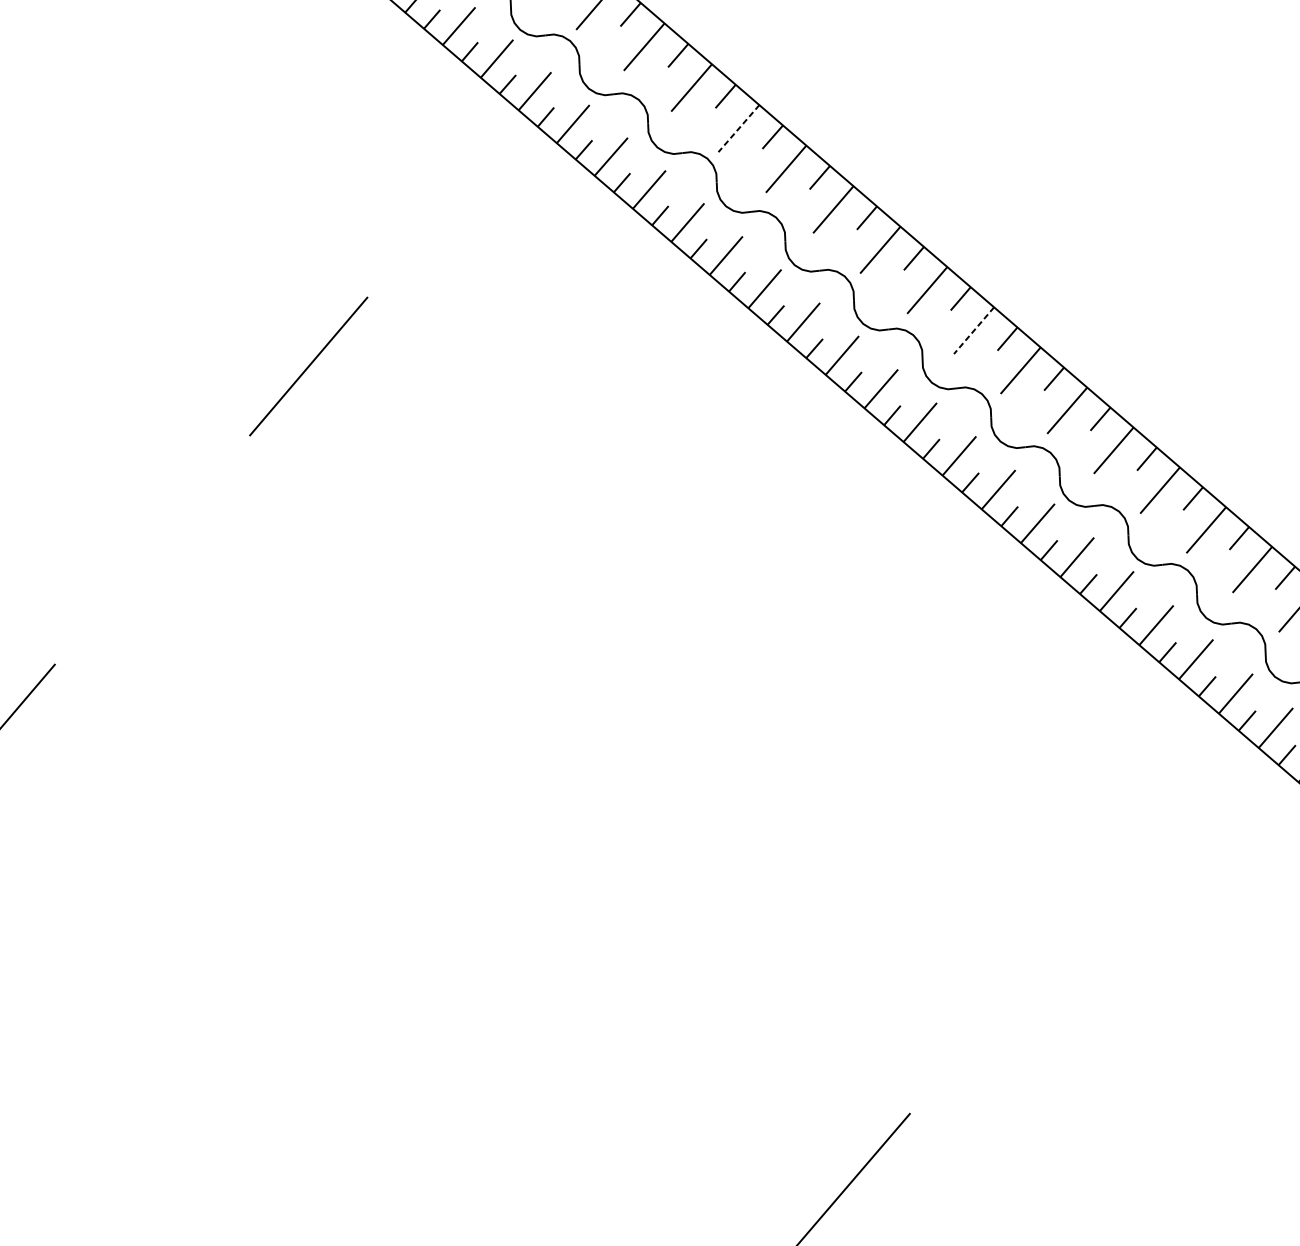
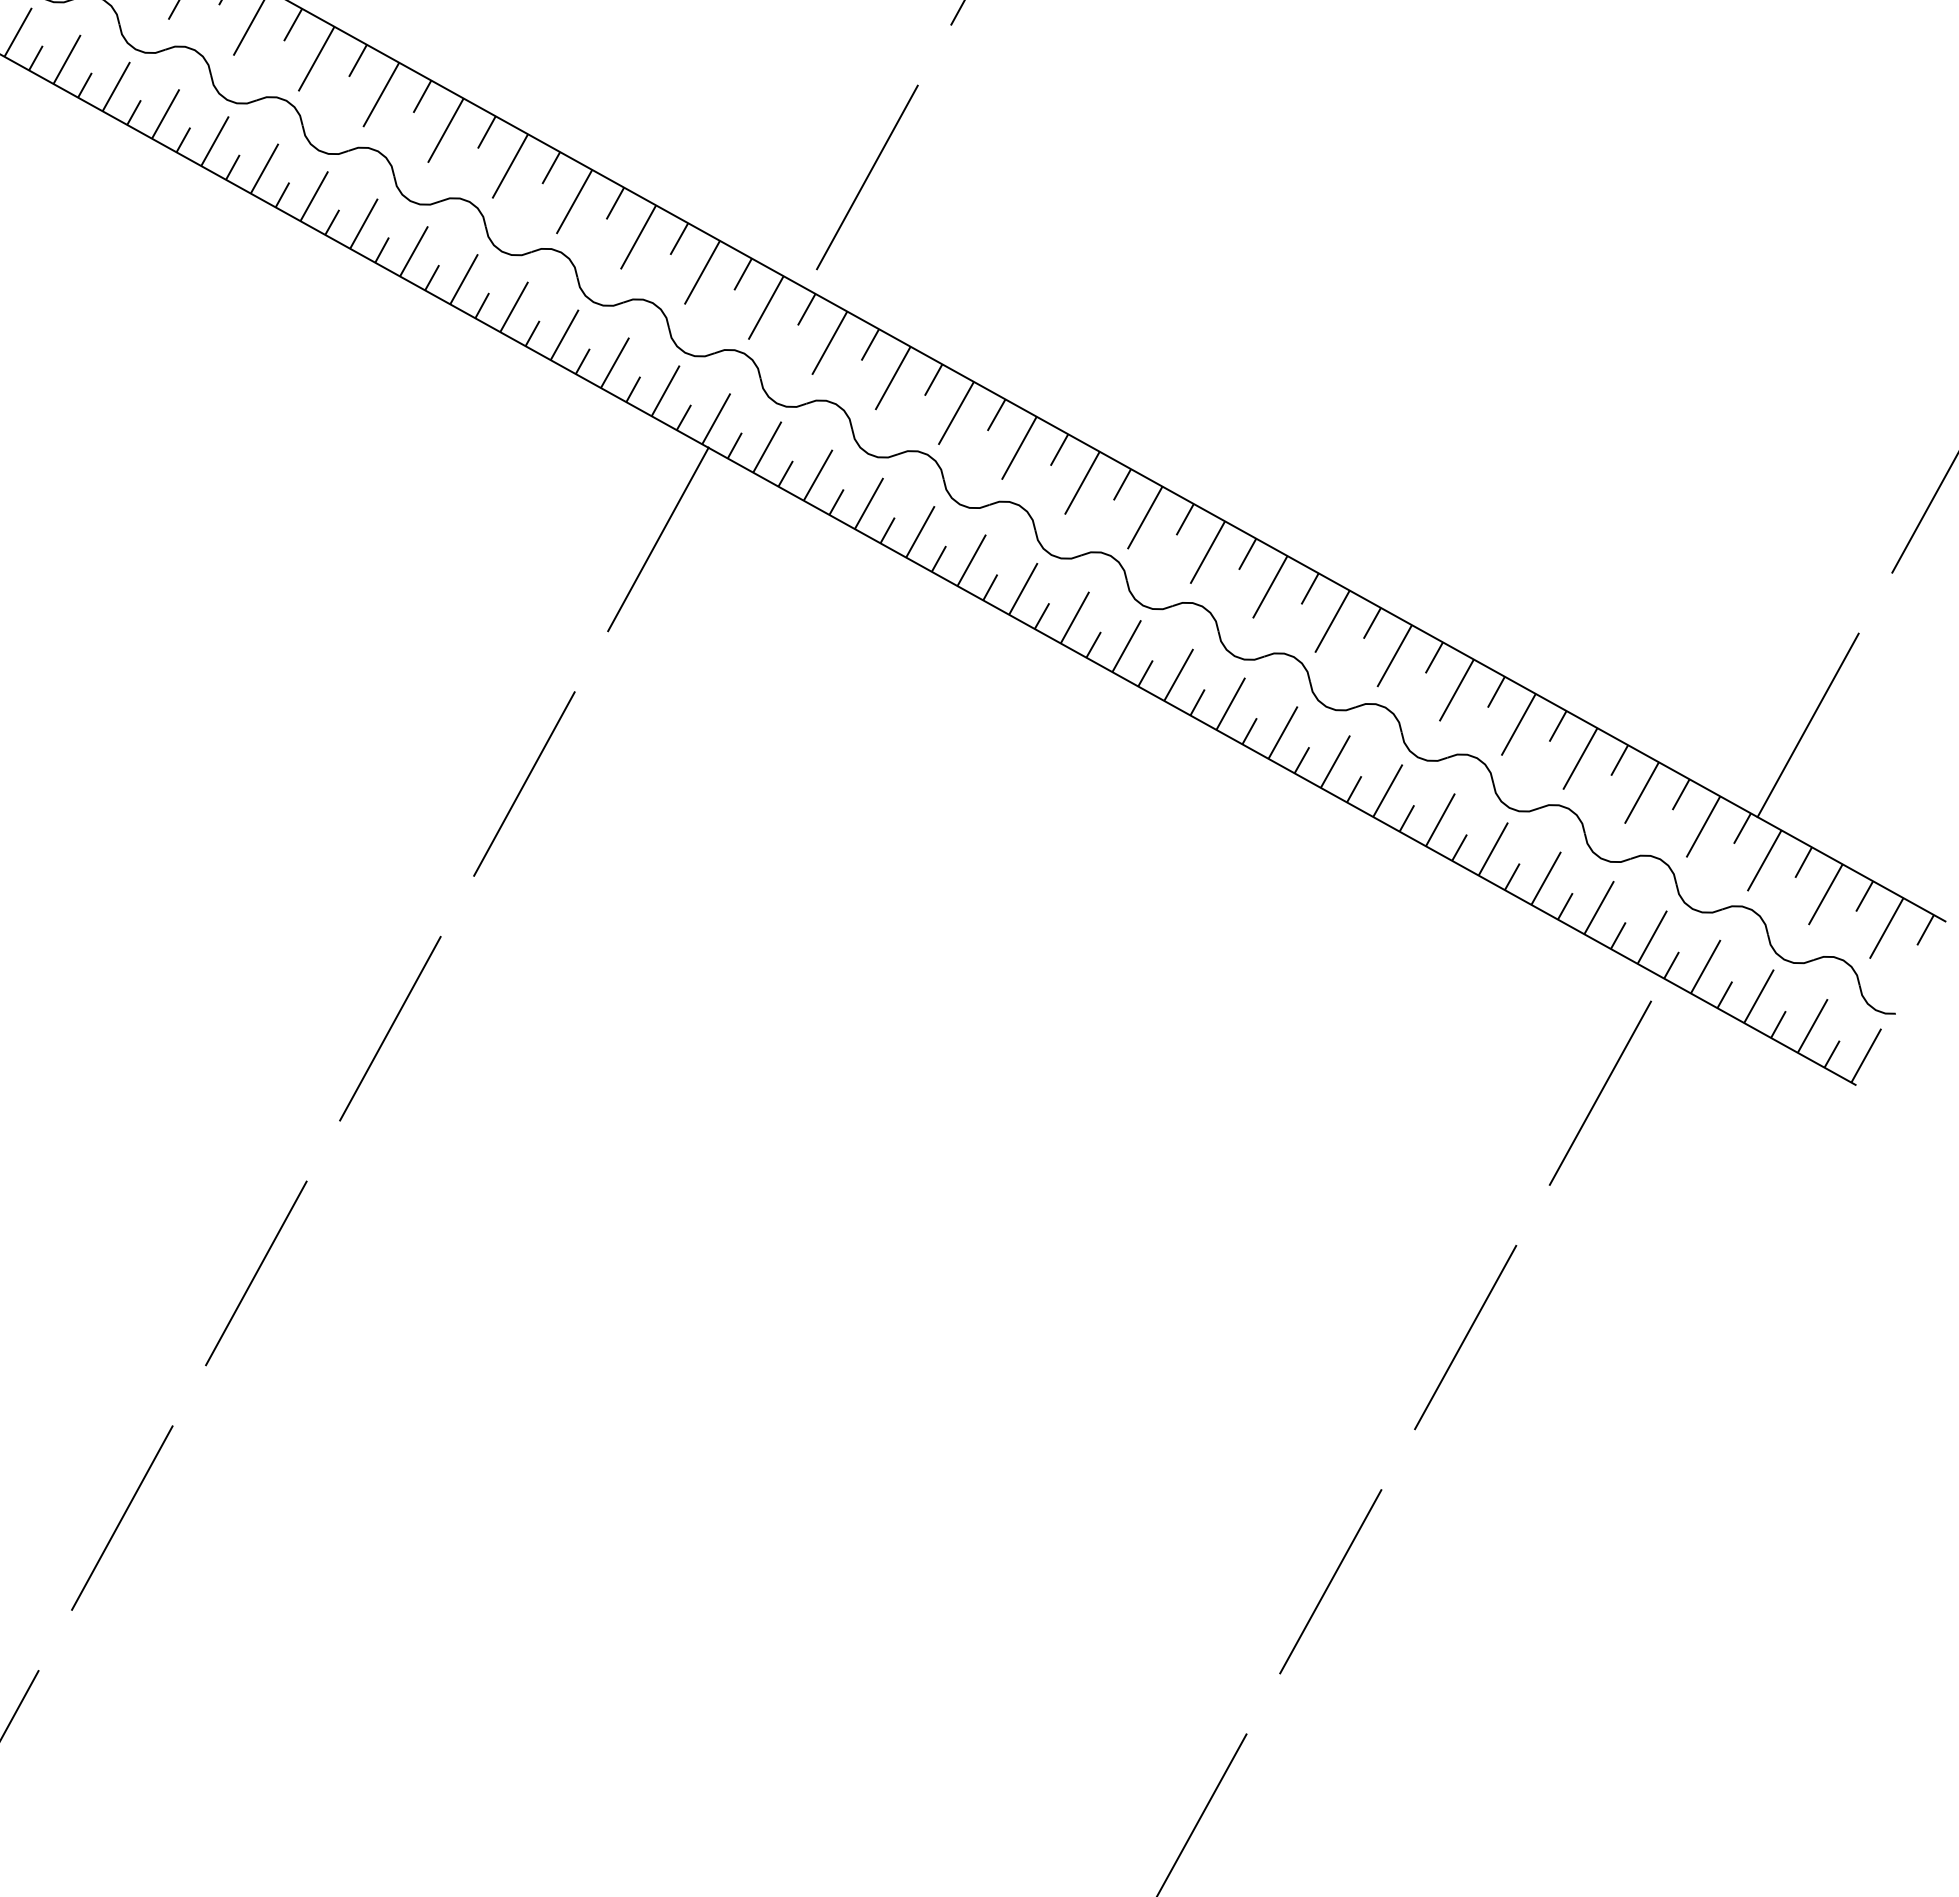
line: (739, 128) -> (956, 413), dashed -> solid
line: (464, 183) -> (658, 539), added
line: (974, 330) -> (1270, 587), dashed -> solid
line: (152, 549) -> (390, 1028), added
line: (1164, 815) -> (1599, 1092), added
line: (1007, 999) -> (1465, 1337), added

